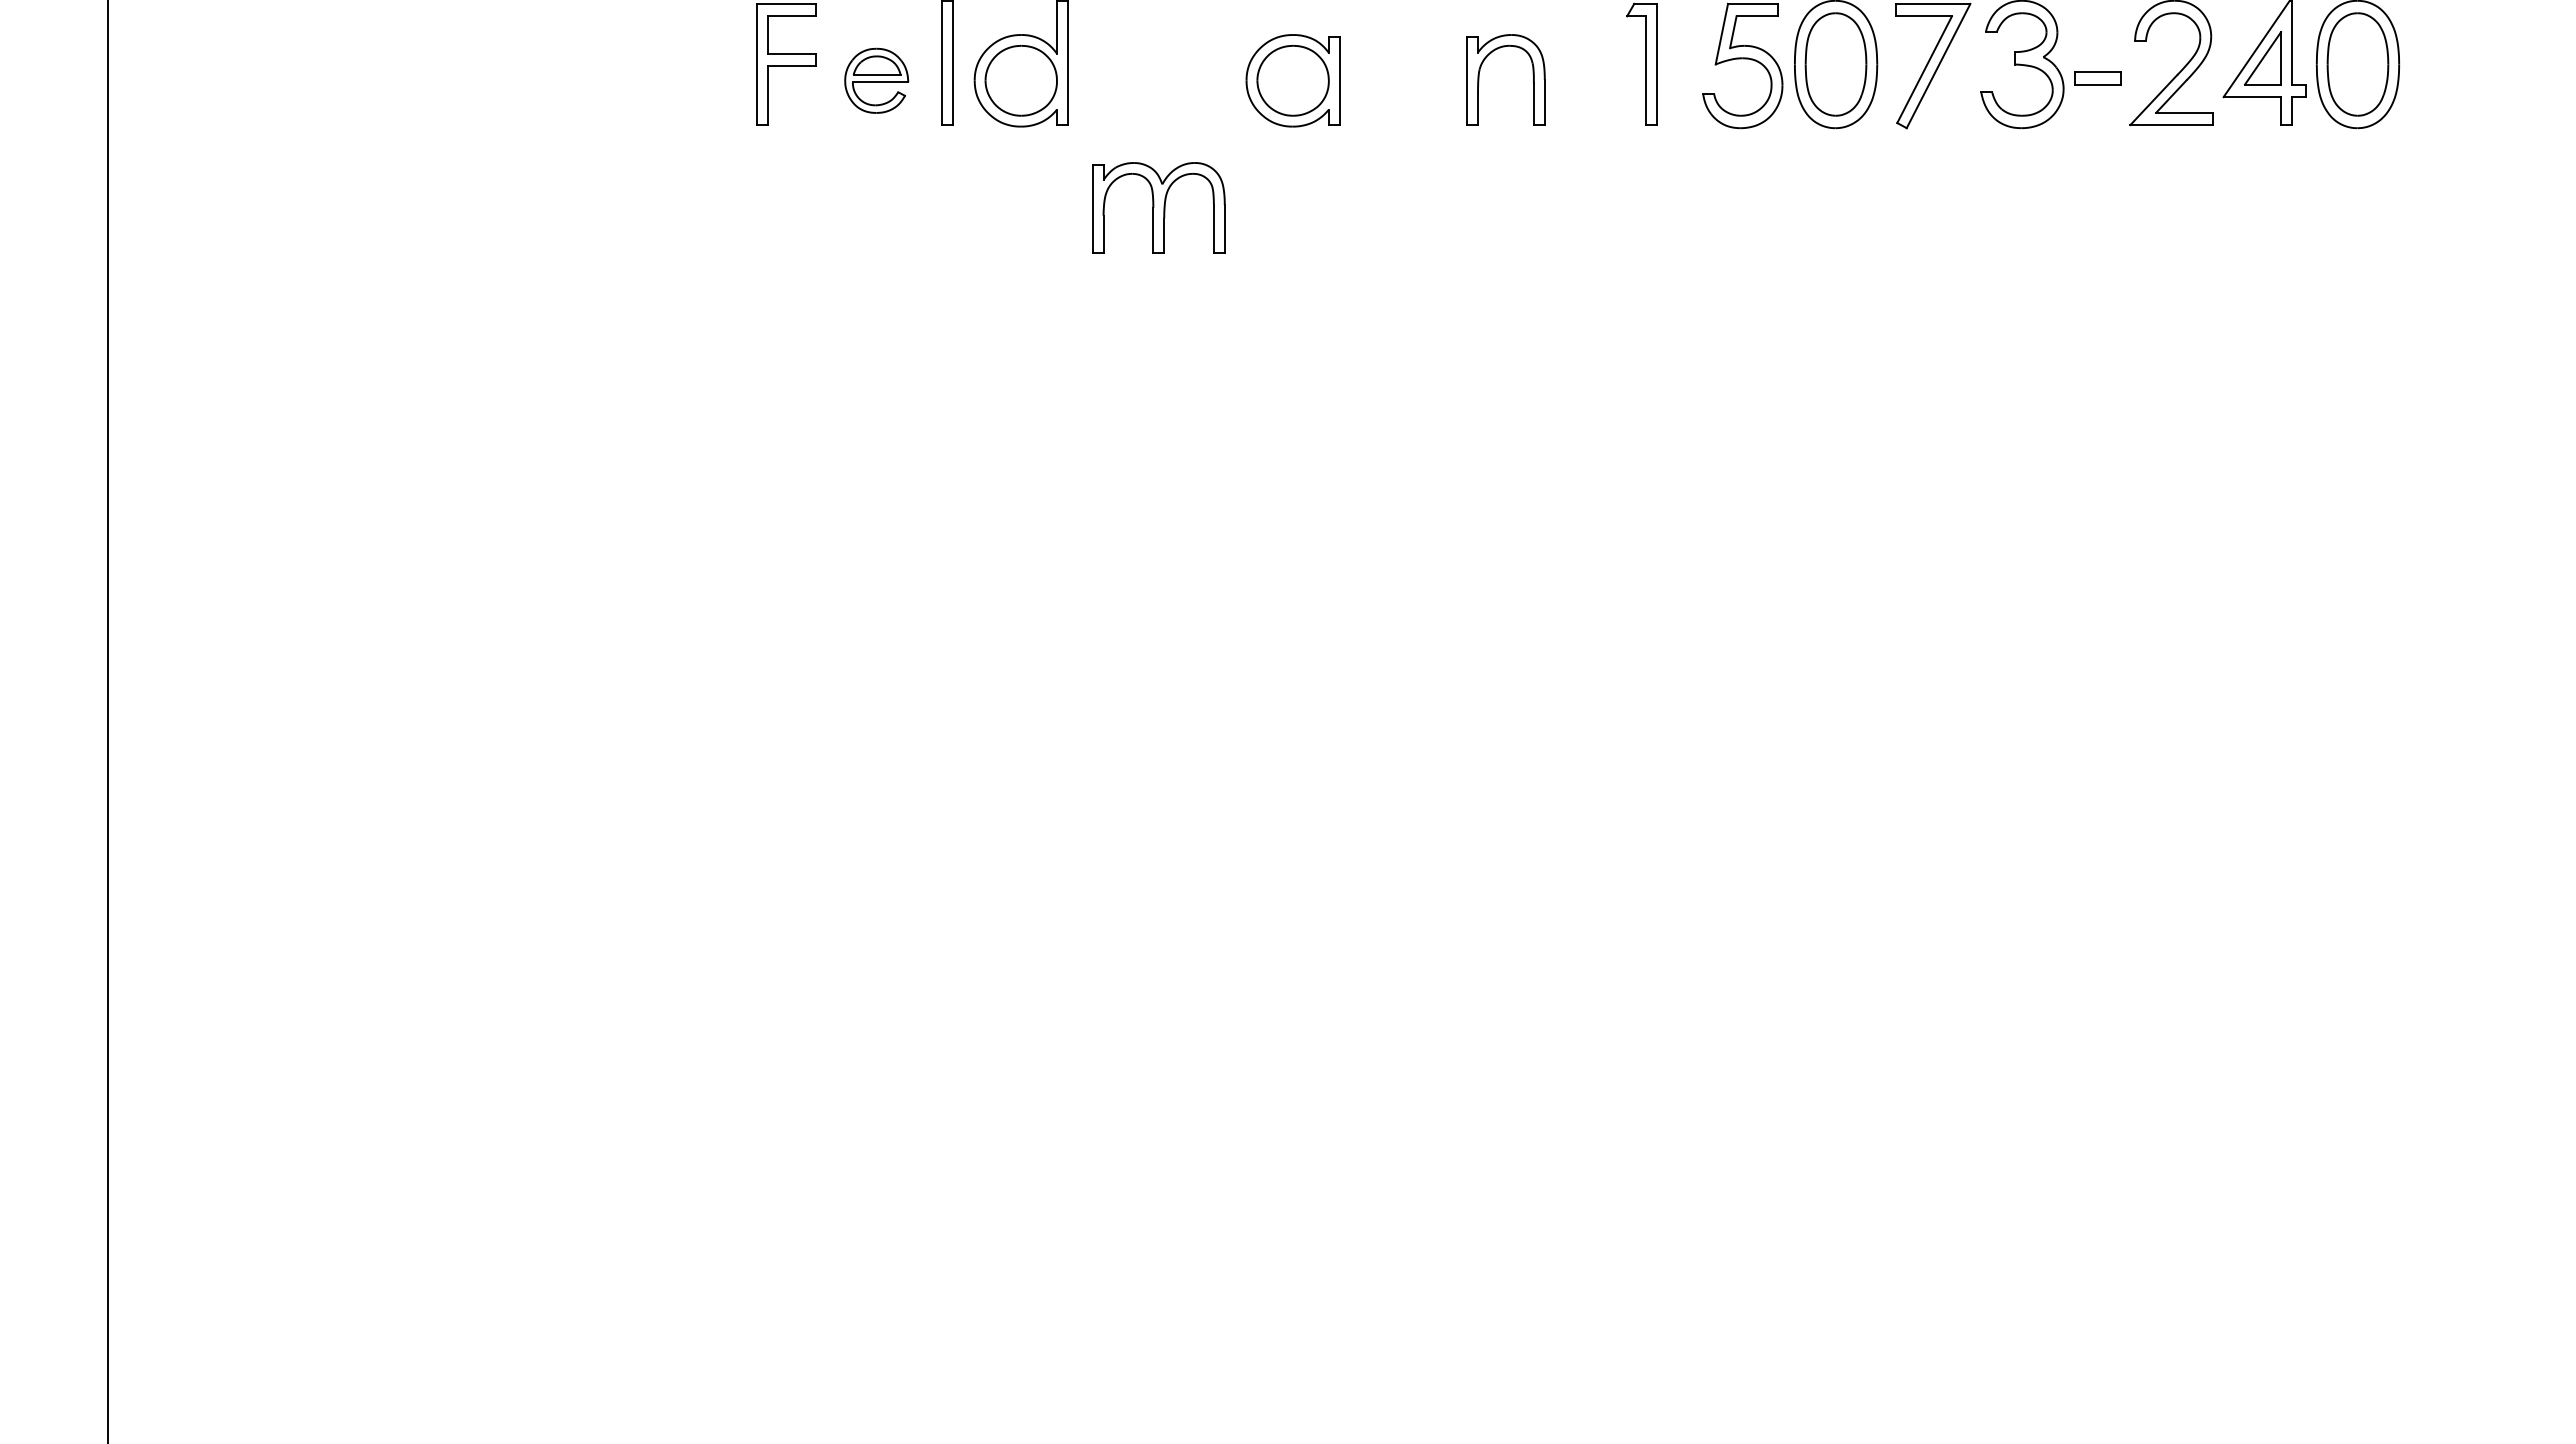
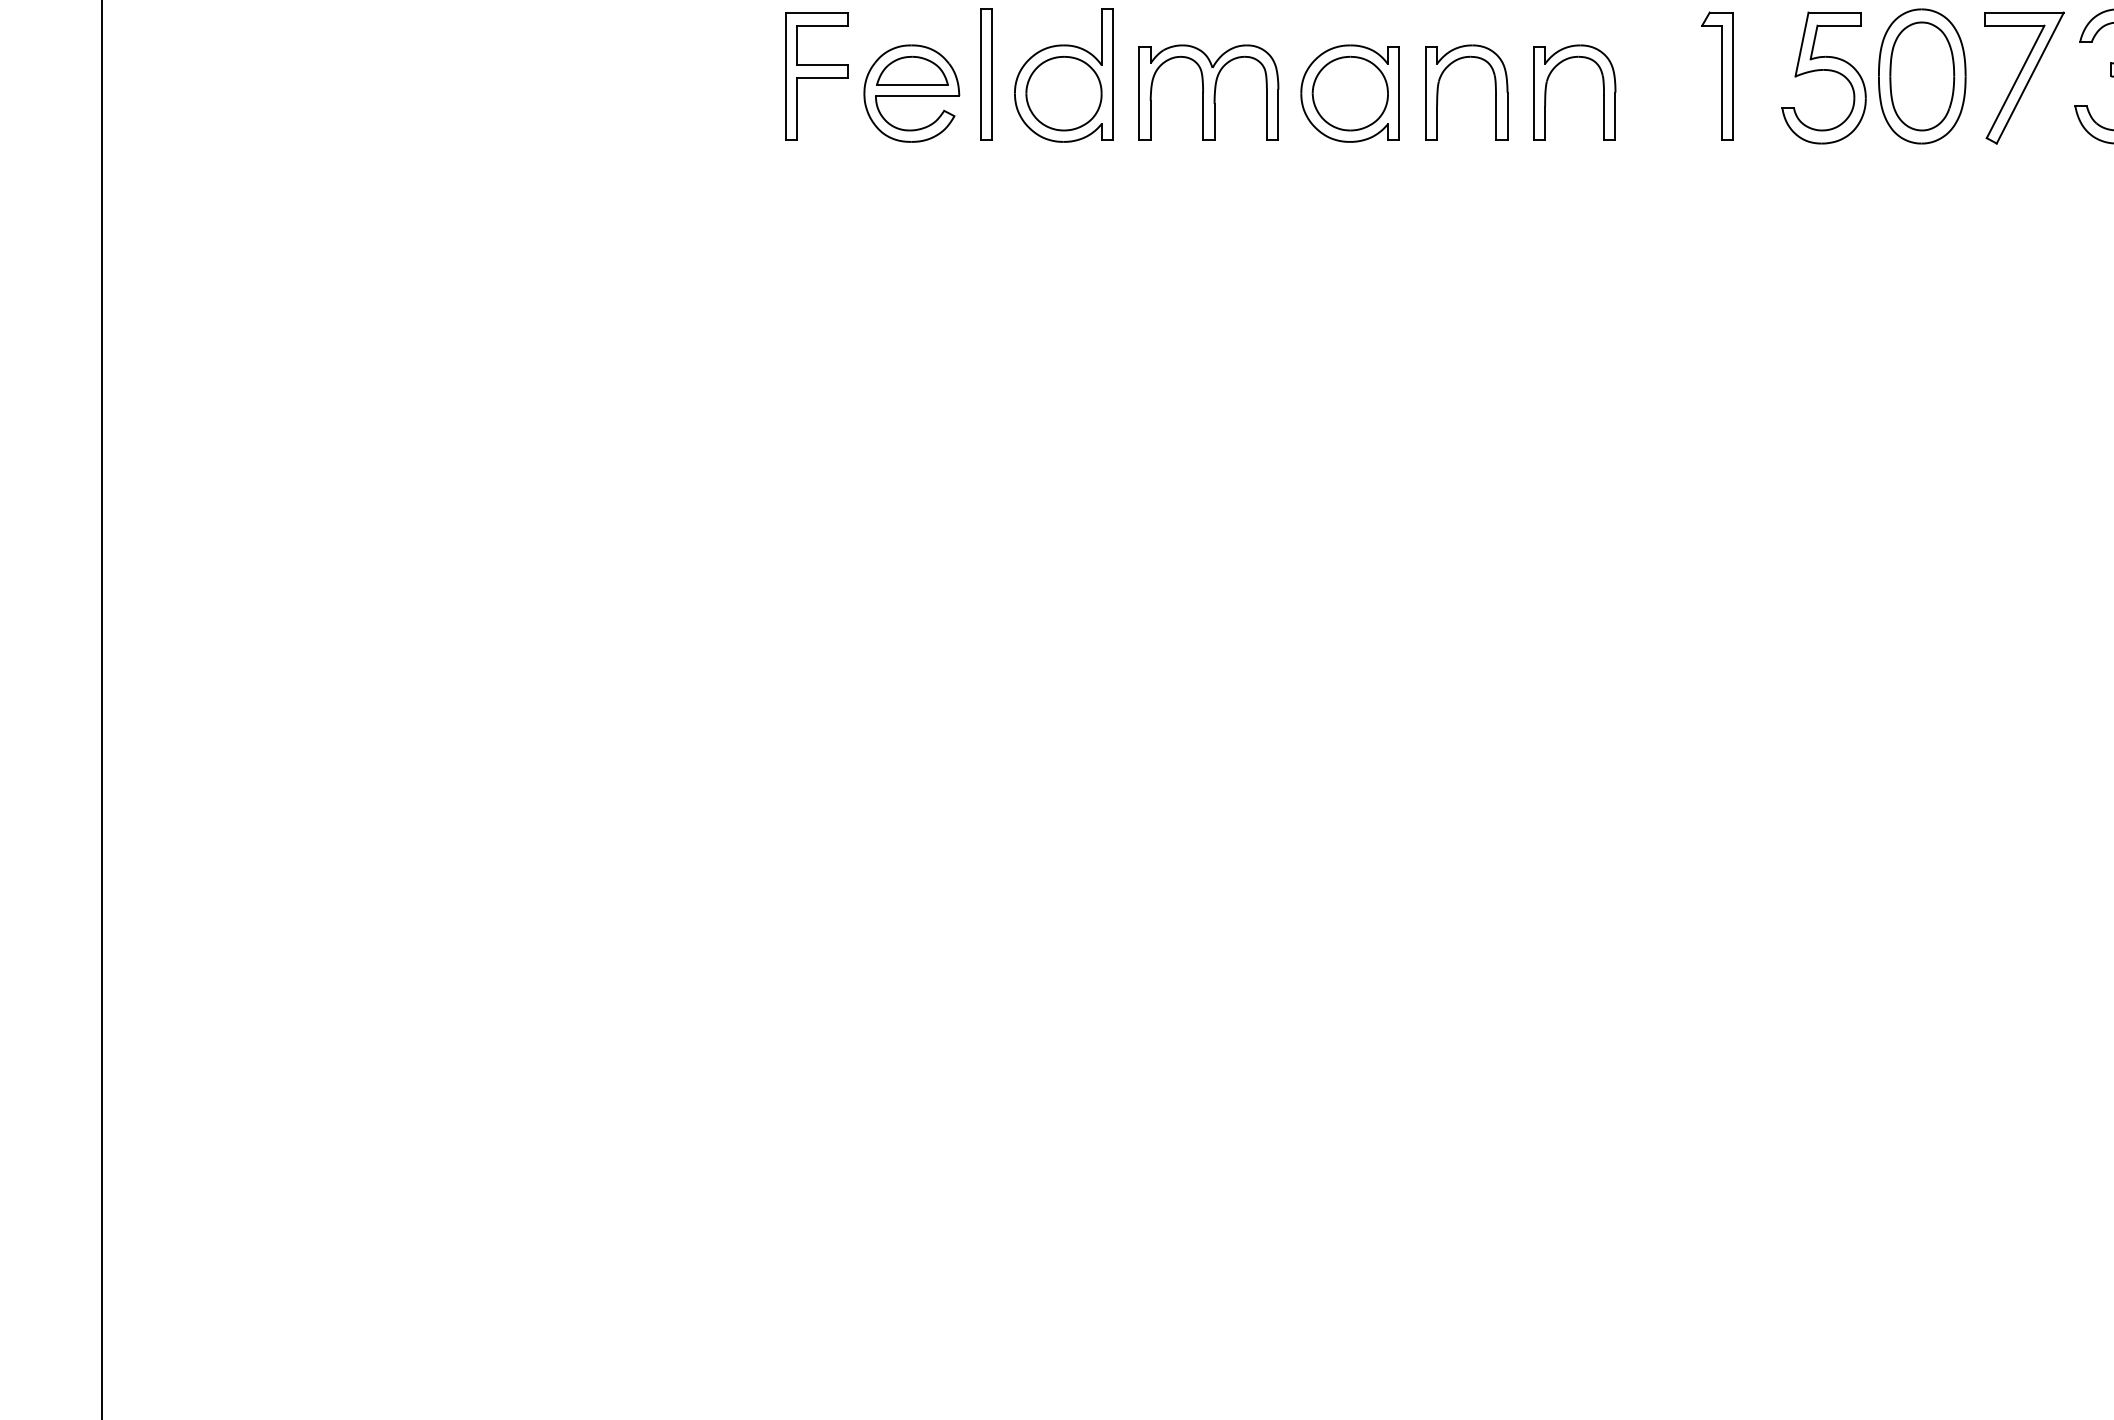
part: (1377, 74) -> (1439, 87), added
part: (876, 80) -> (911, 93), size x1.43
part: (1158, 207) -> (1208, 92), moved

